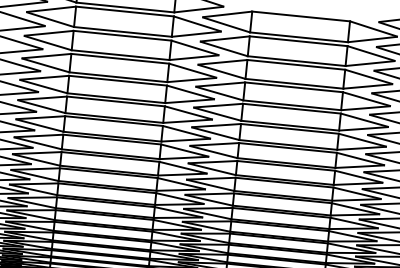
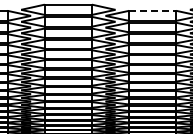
line: (300, 15) -> (152, 10), solid -> dashed

